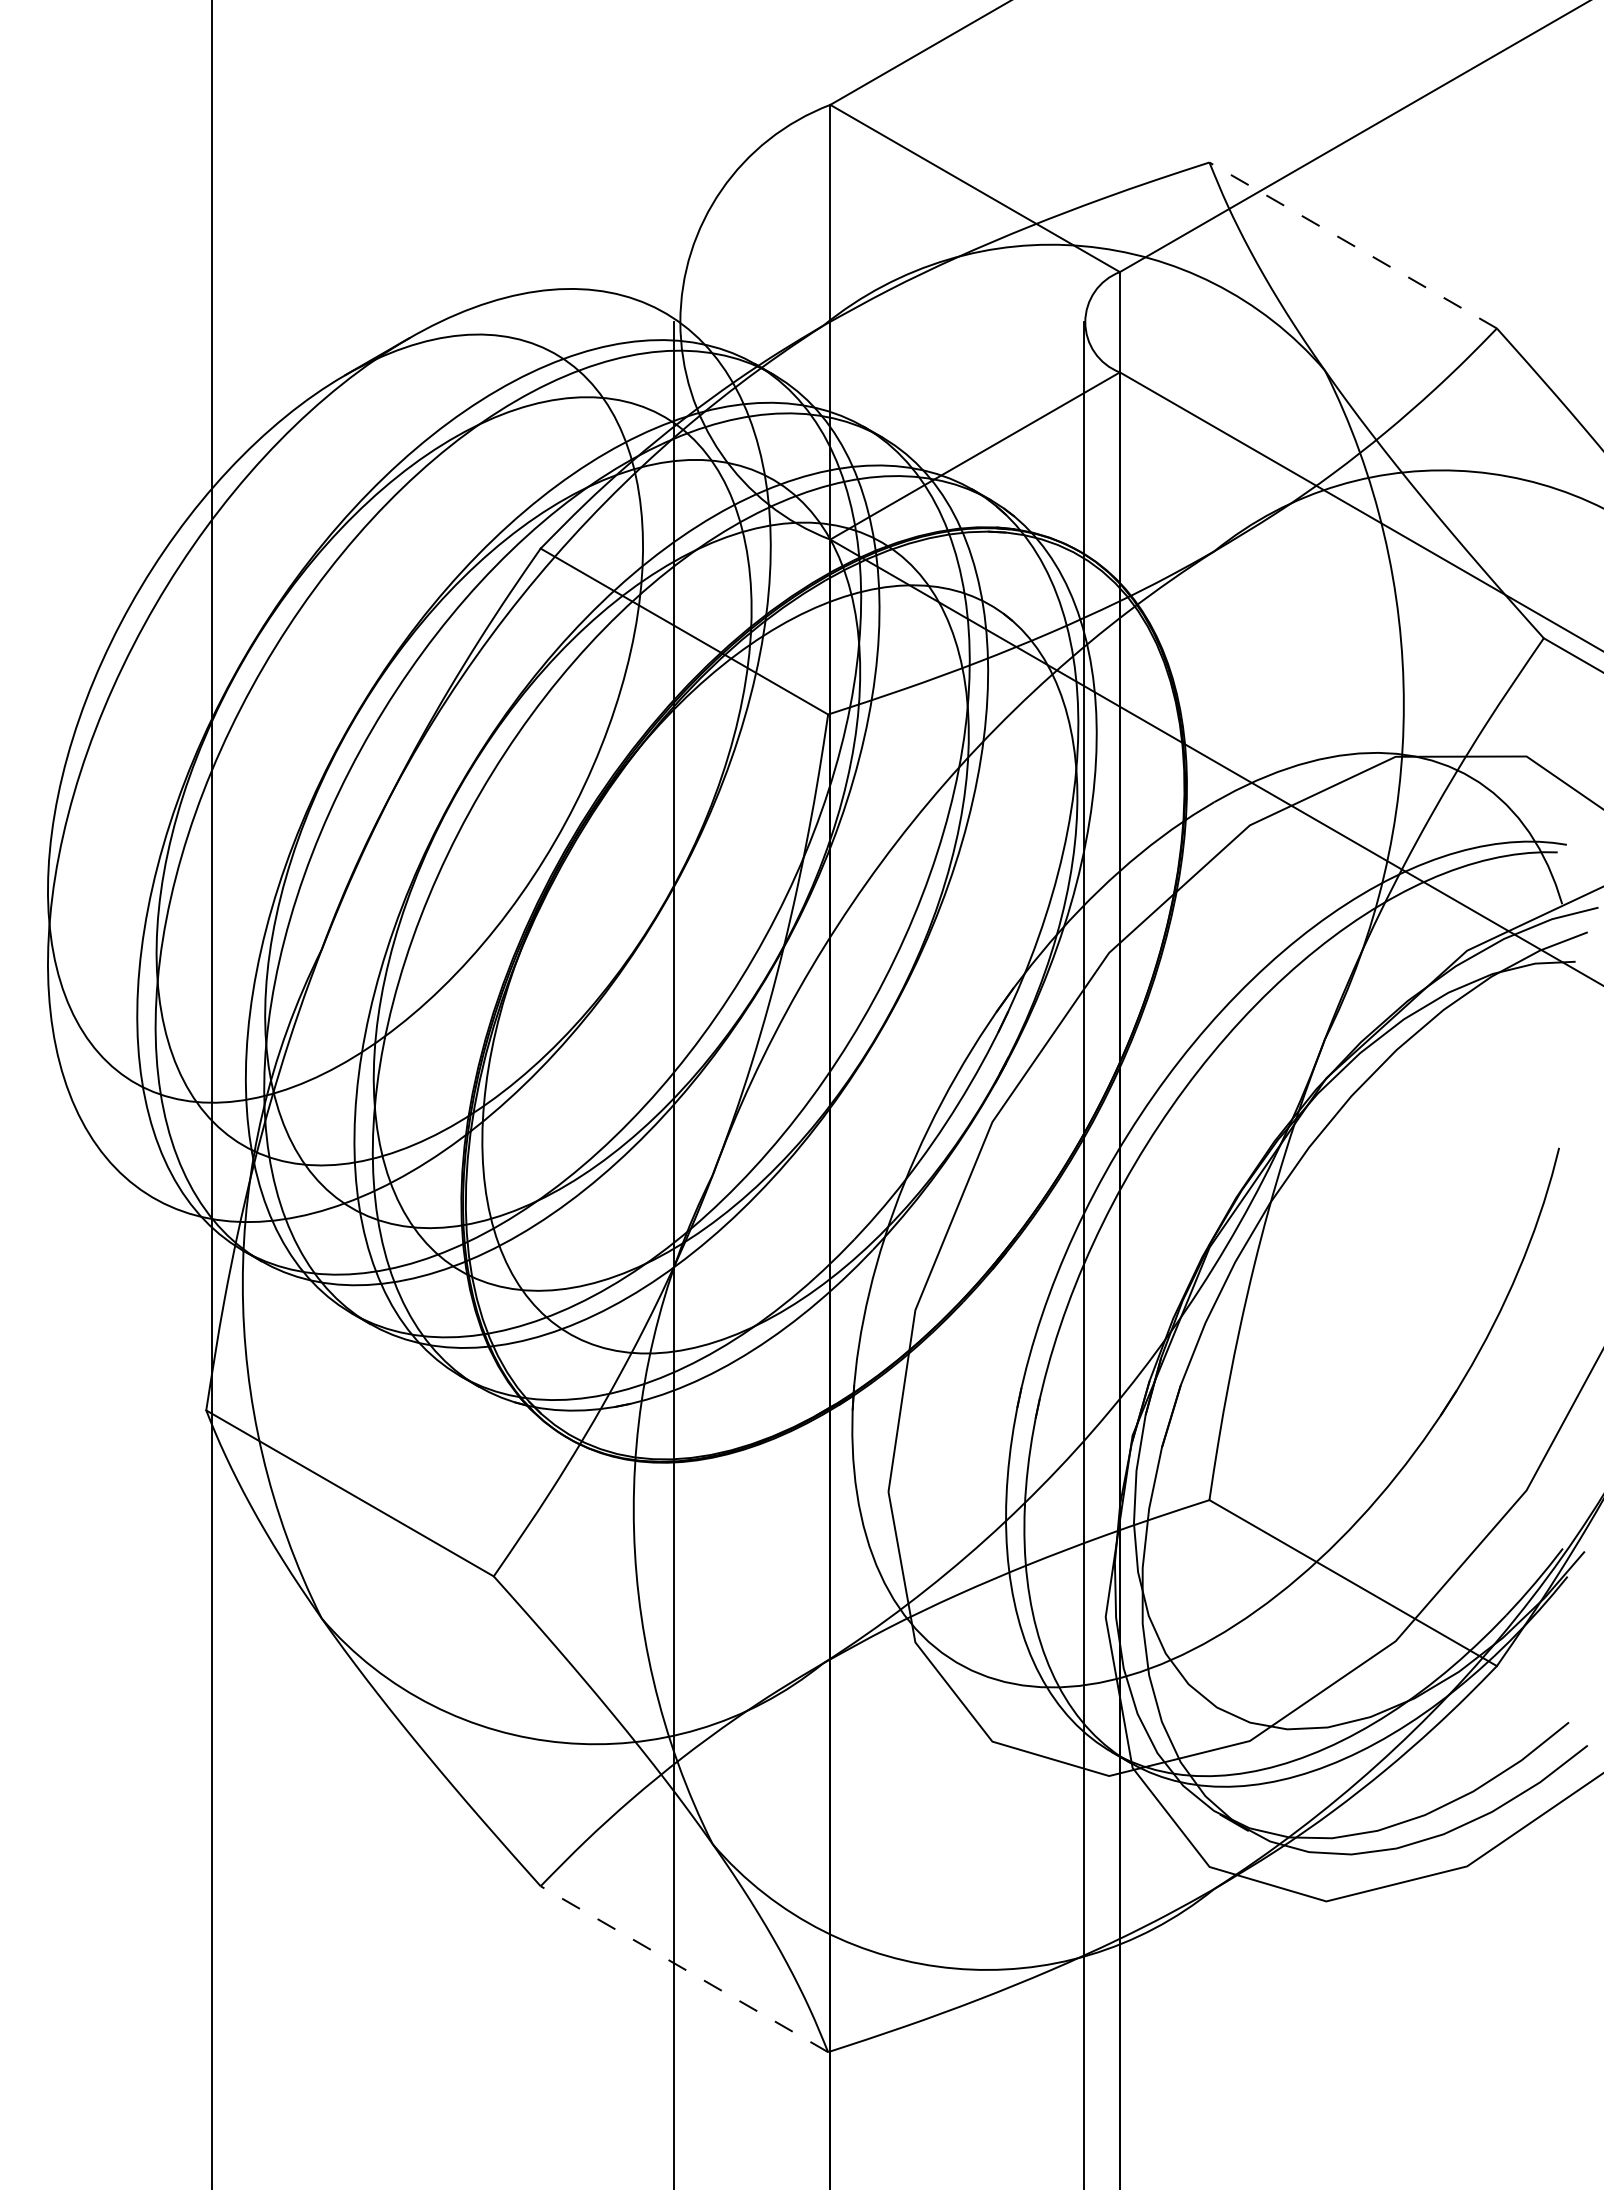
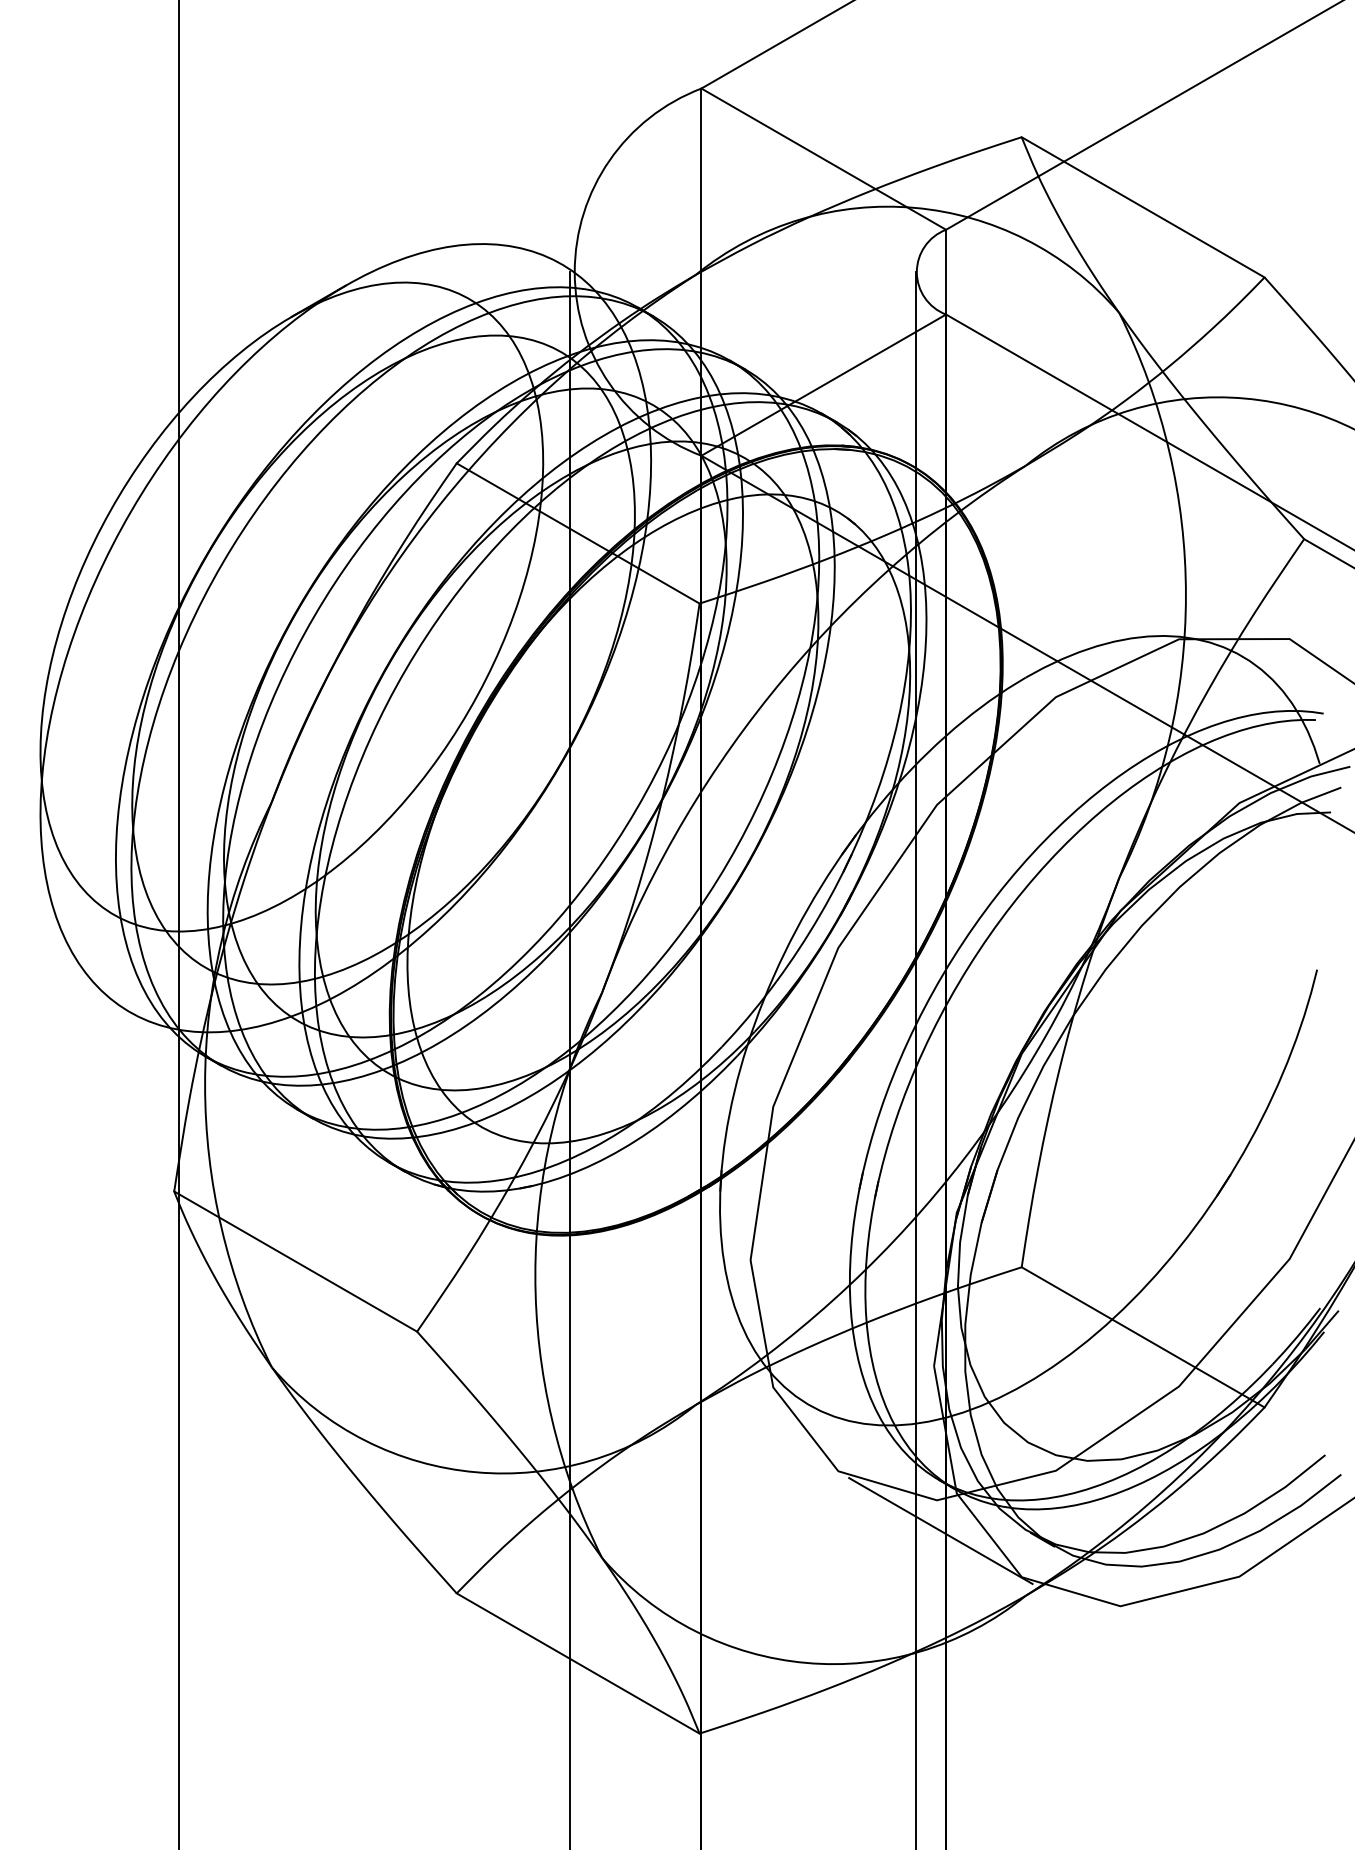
line: (1353, 245) -> (1143, 207), dashed -> solid
line: (1113, 1812) -> (940, 1531), added
line: (684, 1969) -> (578, 1663), dashed -> solid

